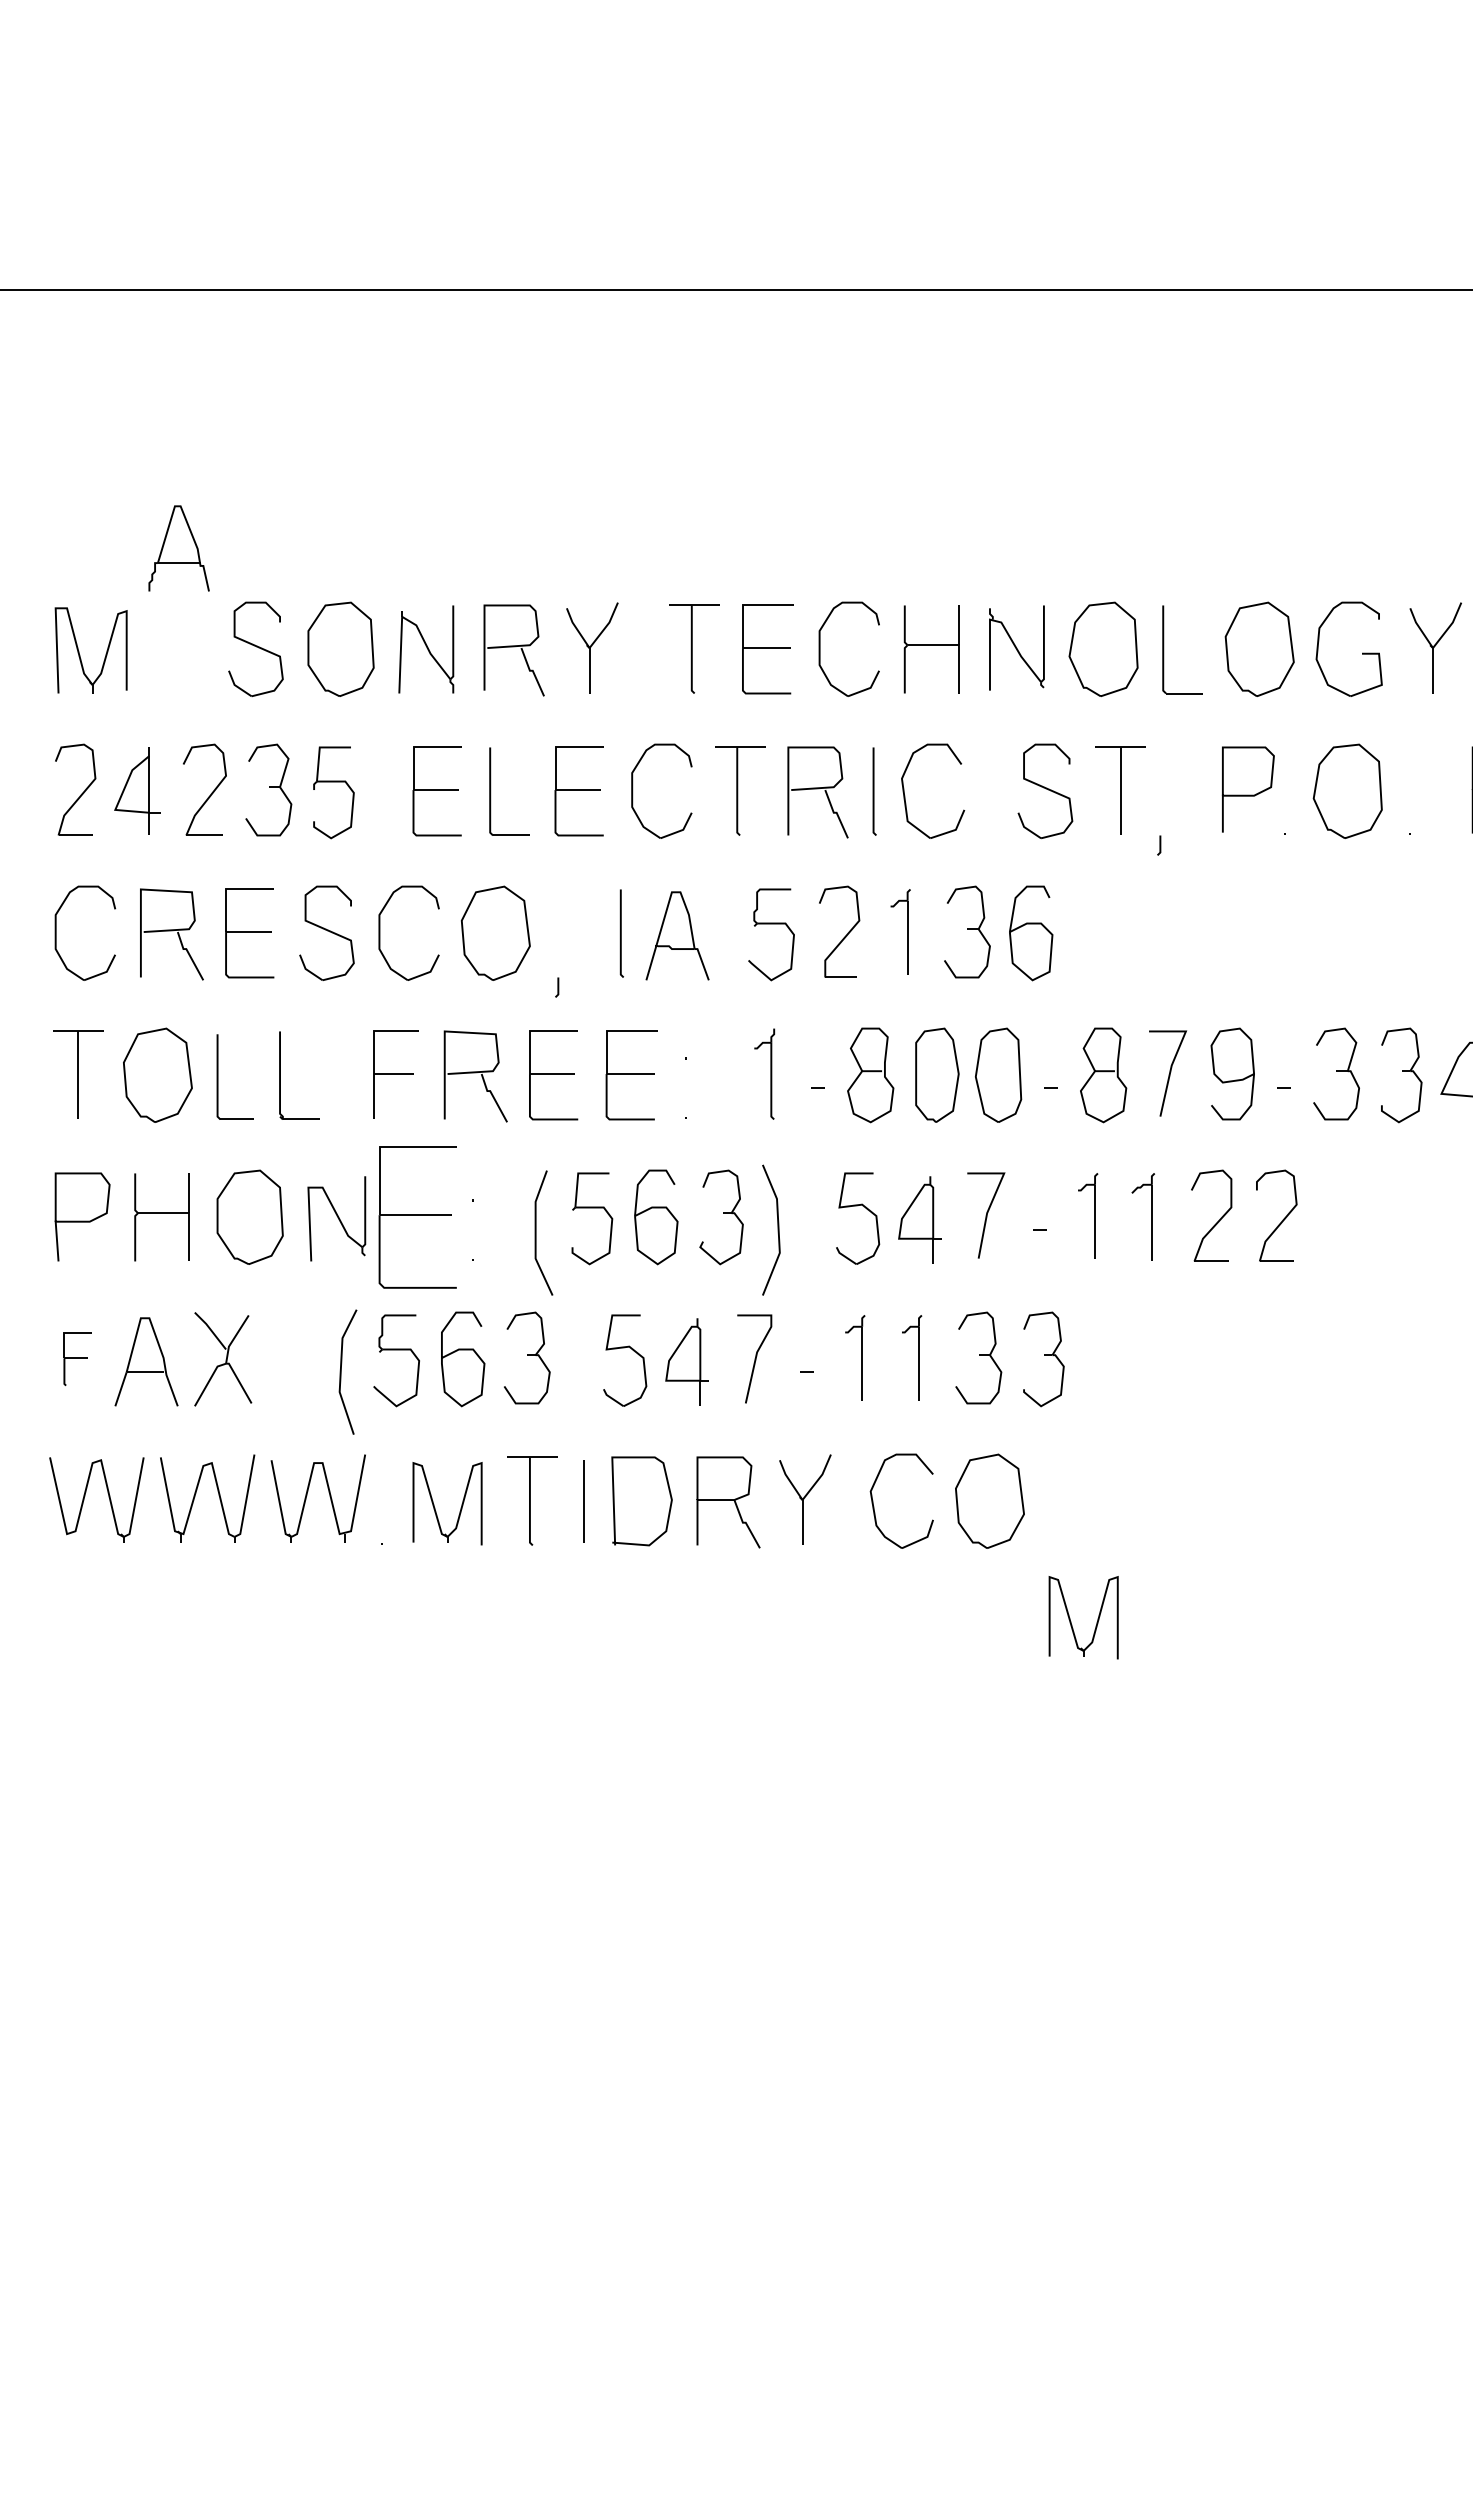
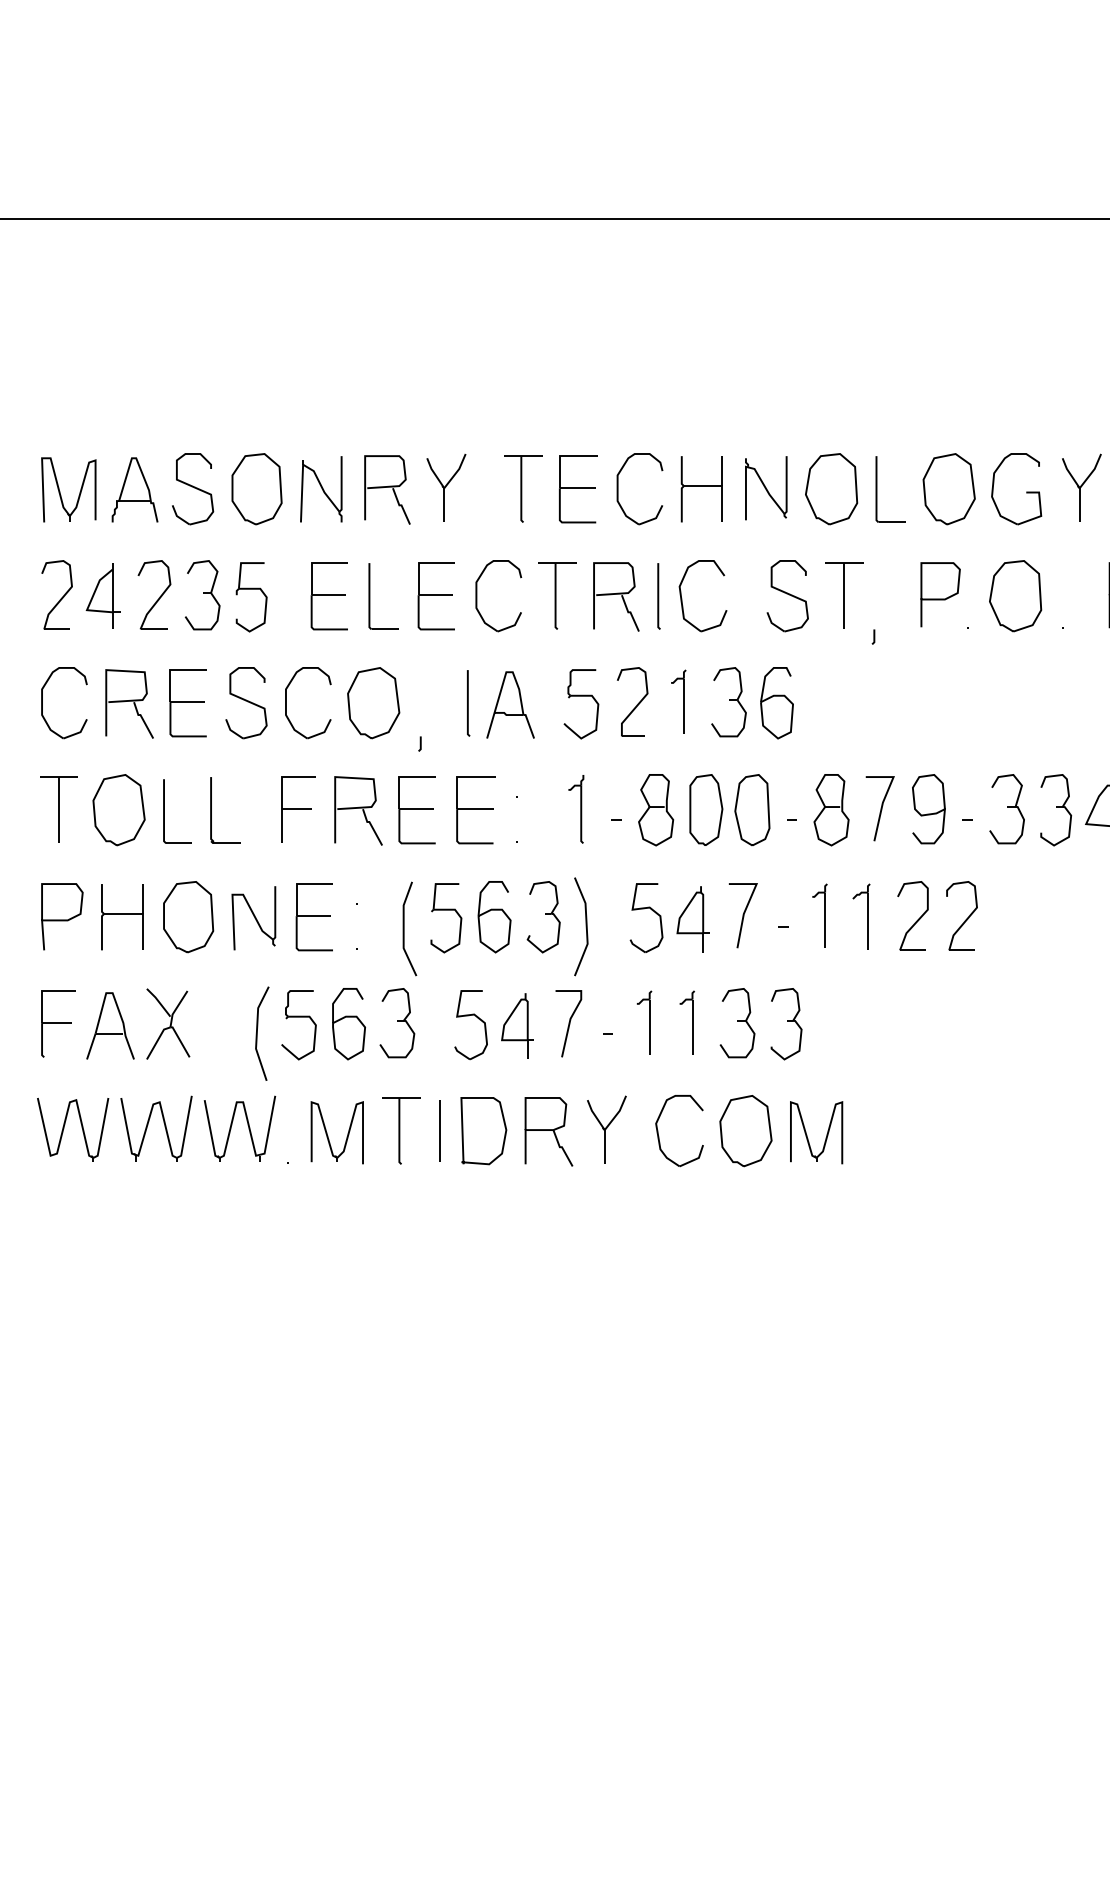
part: (178, 548) -> (134, 490), moved
part: (416, 1217) -> (313, 917), size x0.62
part: (77, 1358) -> (58, 1023), size x1.67
part: (1071, 1621) -> (807, 1135), moved

